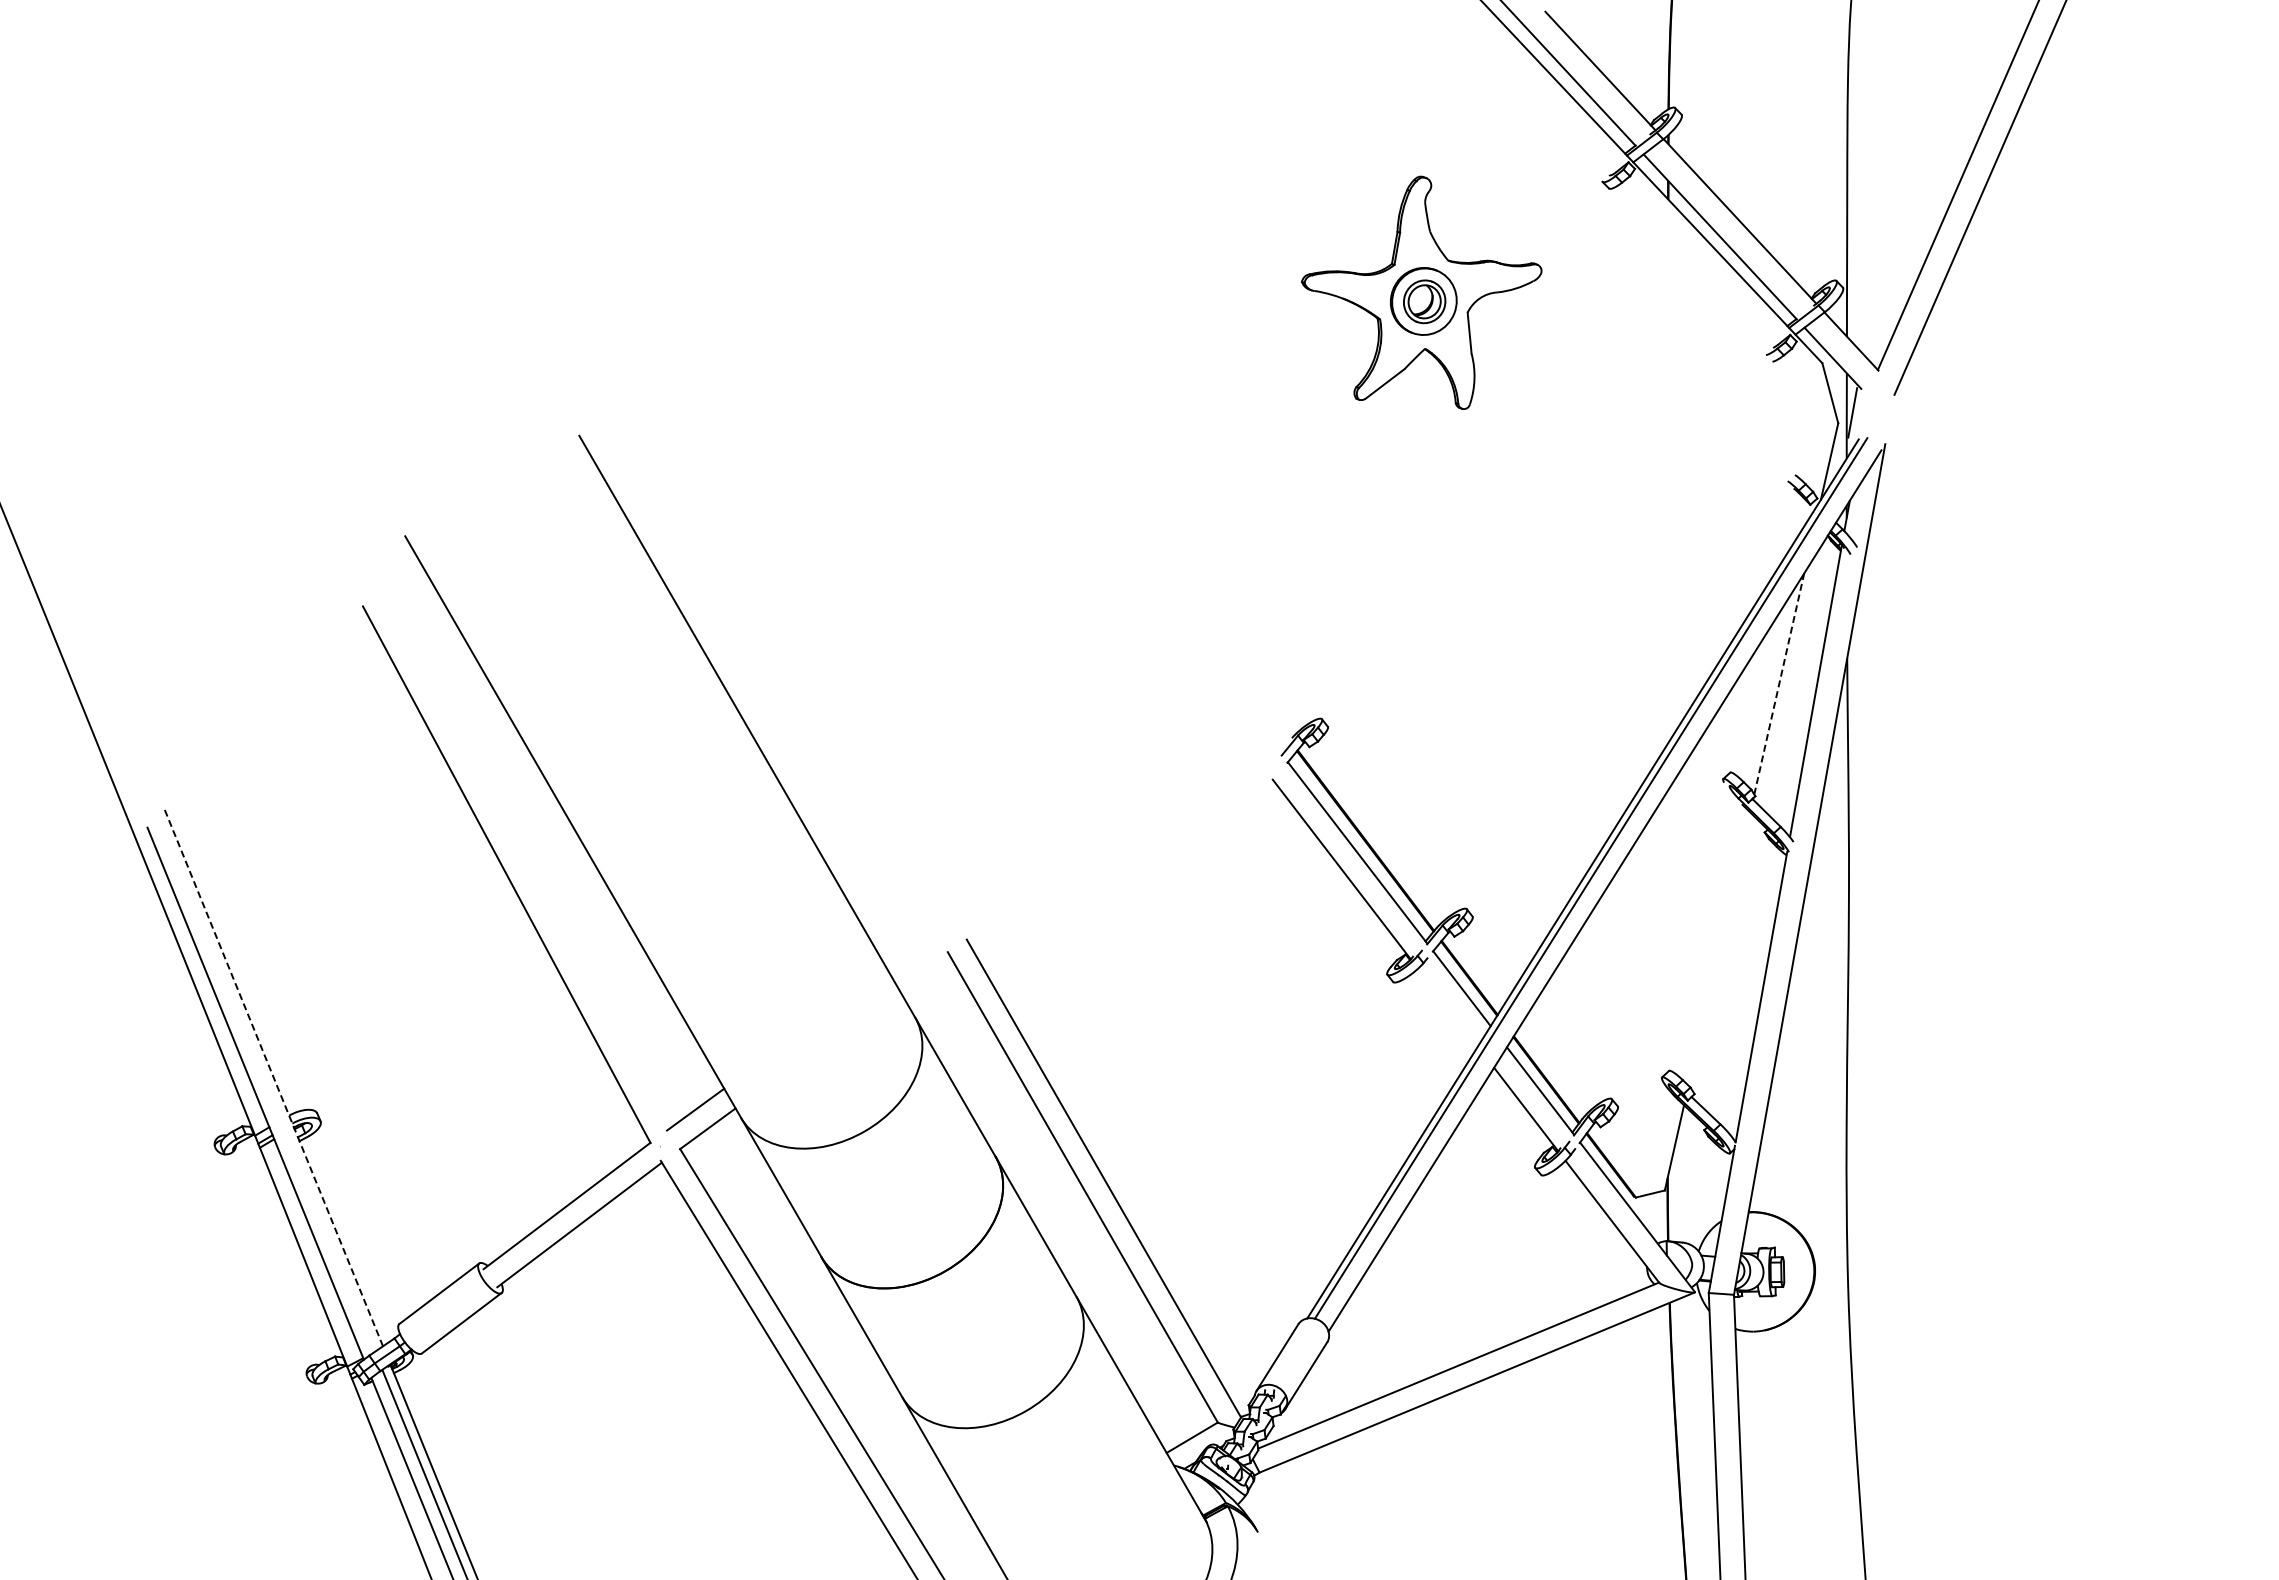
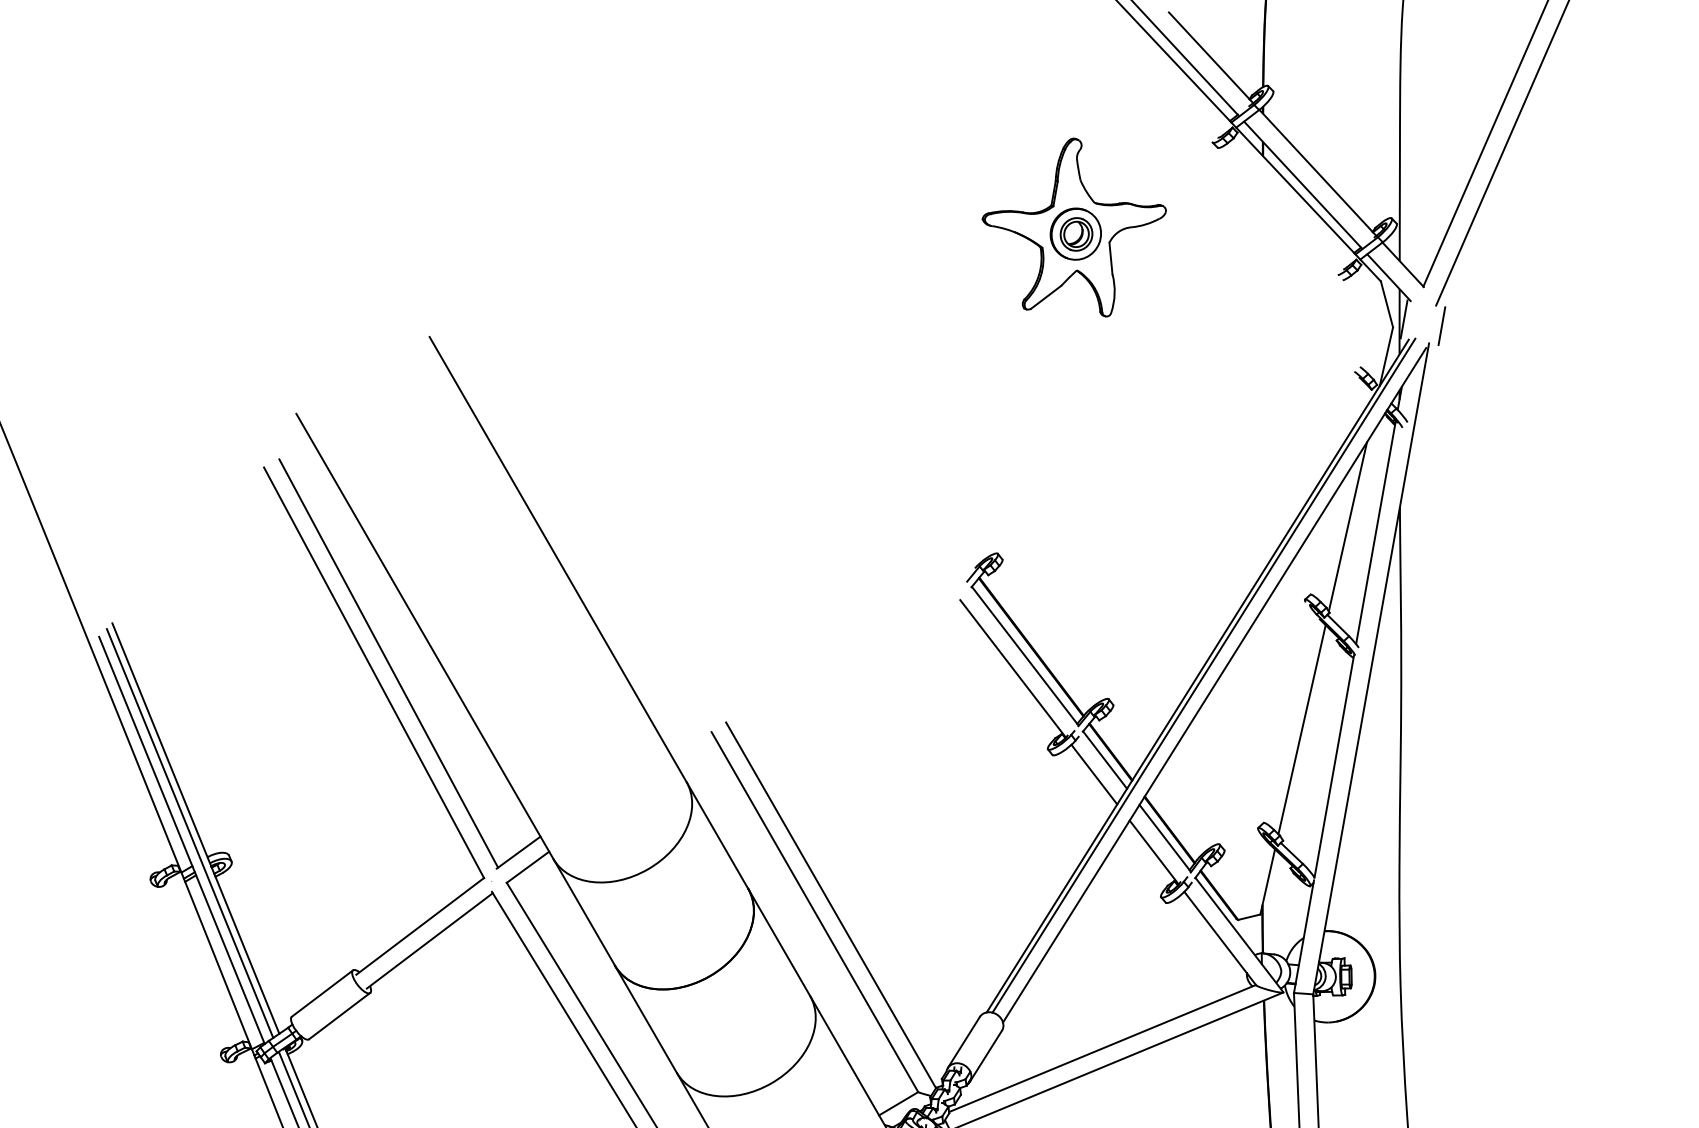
line: (1901, 421) -> (1441, 326), added
line: (1779, 683) -> (1348, 526), dashed -> solid
line: (525, 862) -> (388, 663), added
line: (1719, 948) -> (1302, 729), added
line: (1447, 1007) -> (1094, 774), added
line: (273, 1078) -> (195, 828), dashed -> solid
line: (266, 1084) -> (190, 833), added

